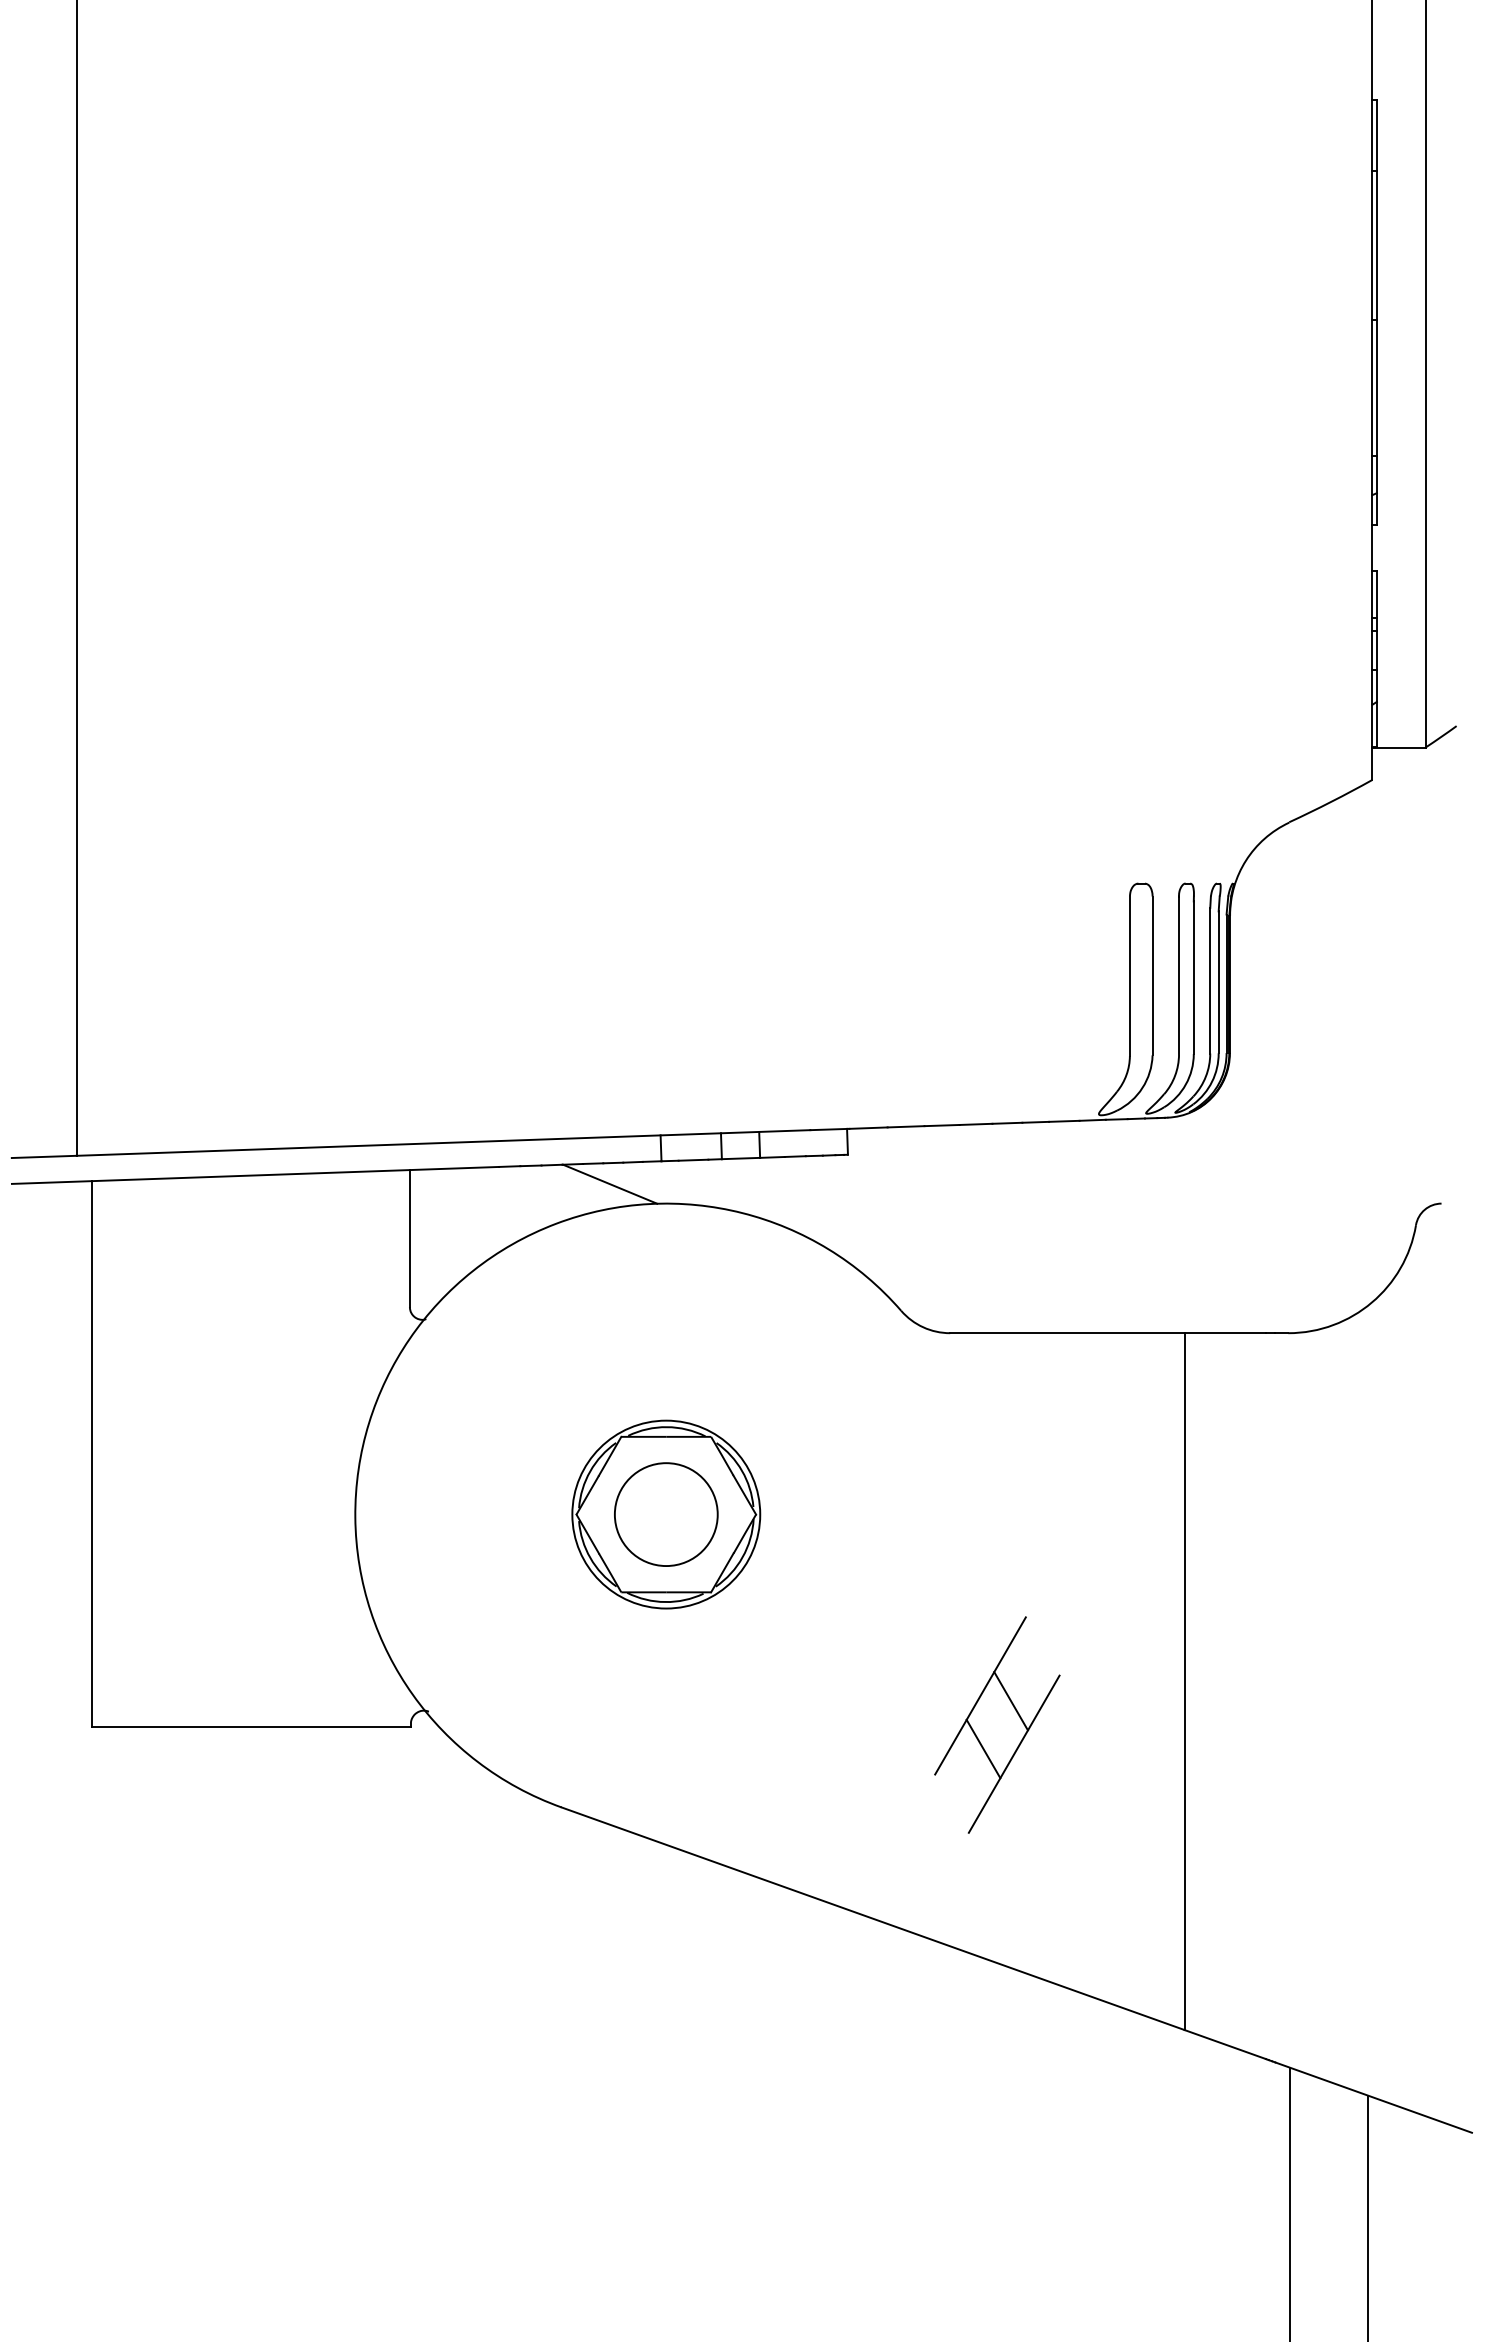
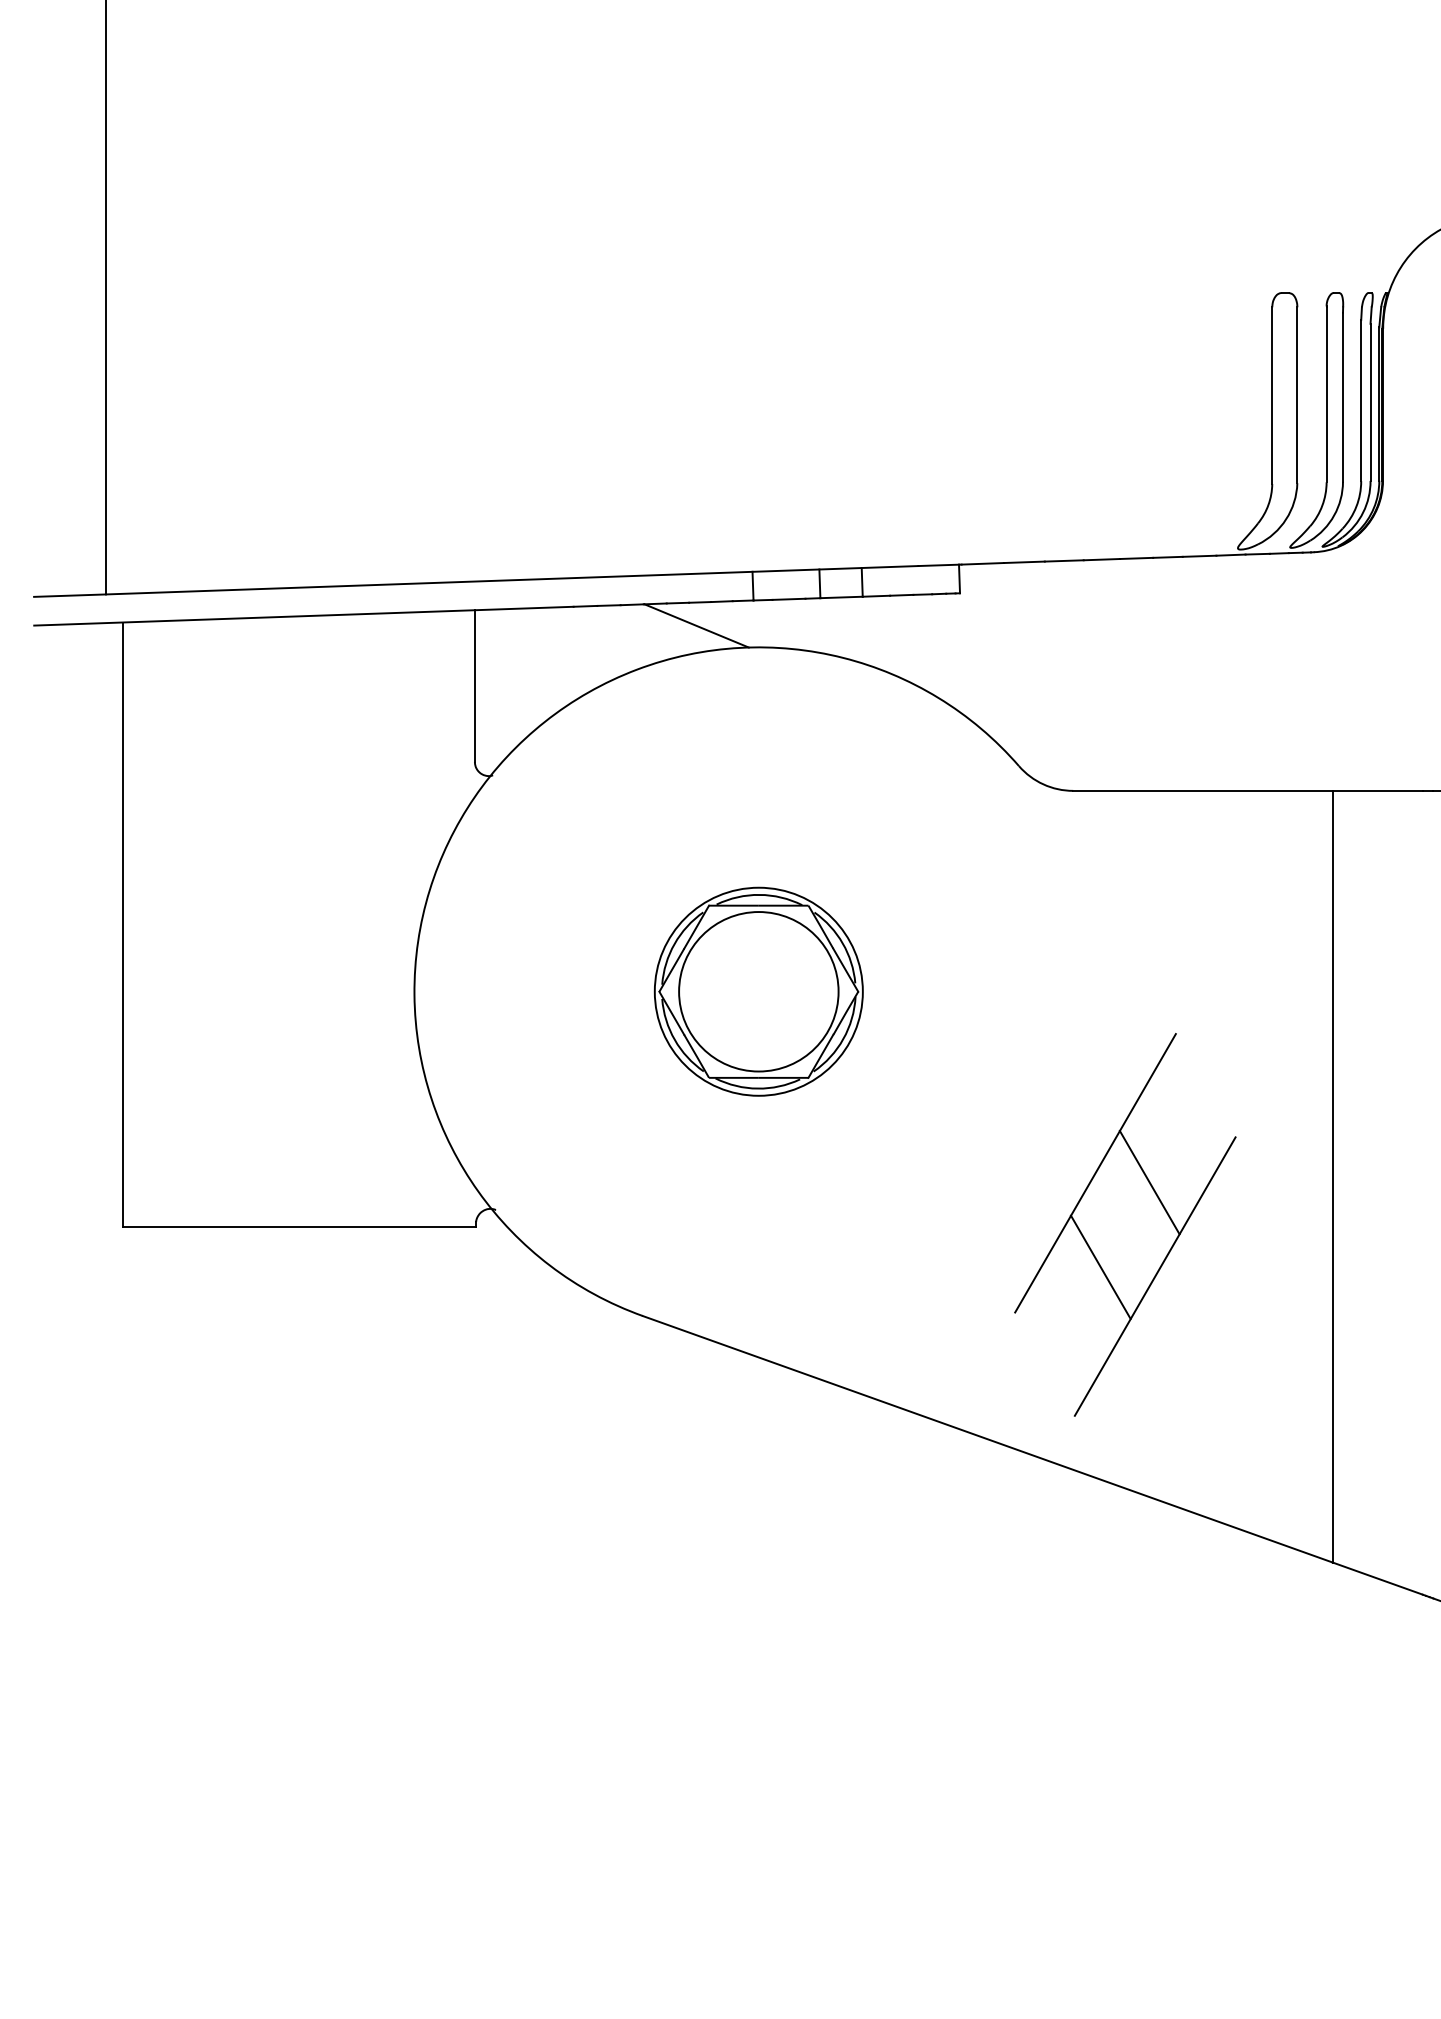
circle: (665, 1514) -> (757, 991), size x1.4
part: (997, 1724) -> (1125, 1224), size x1.6

